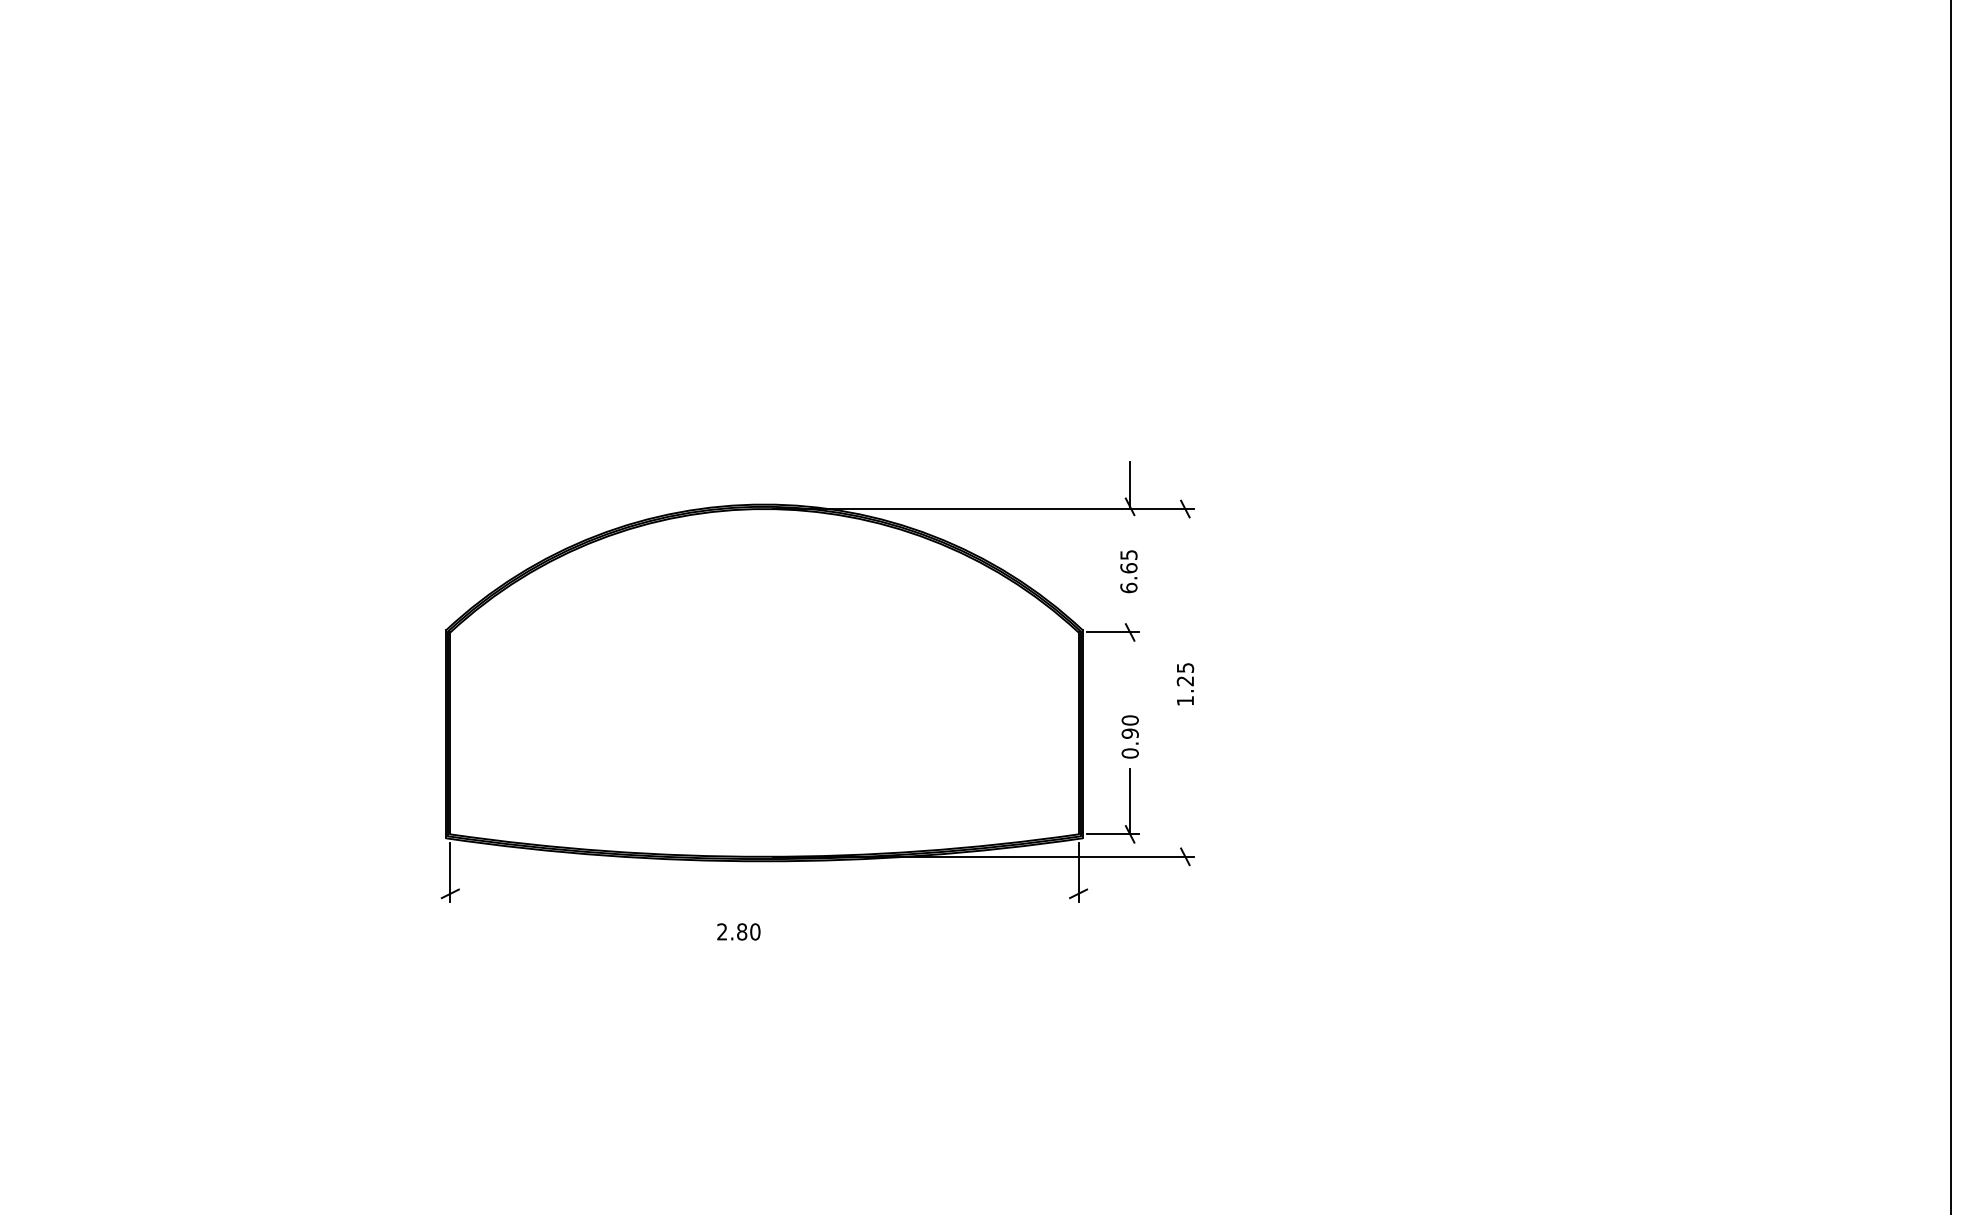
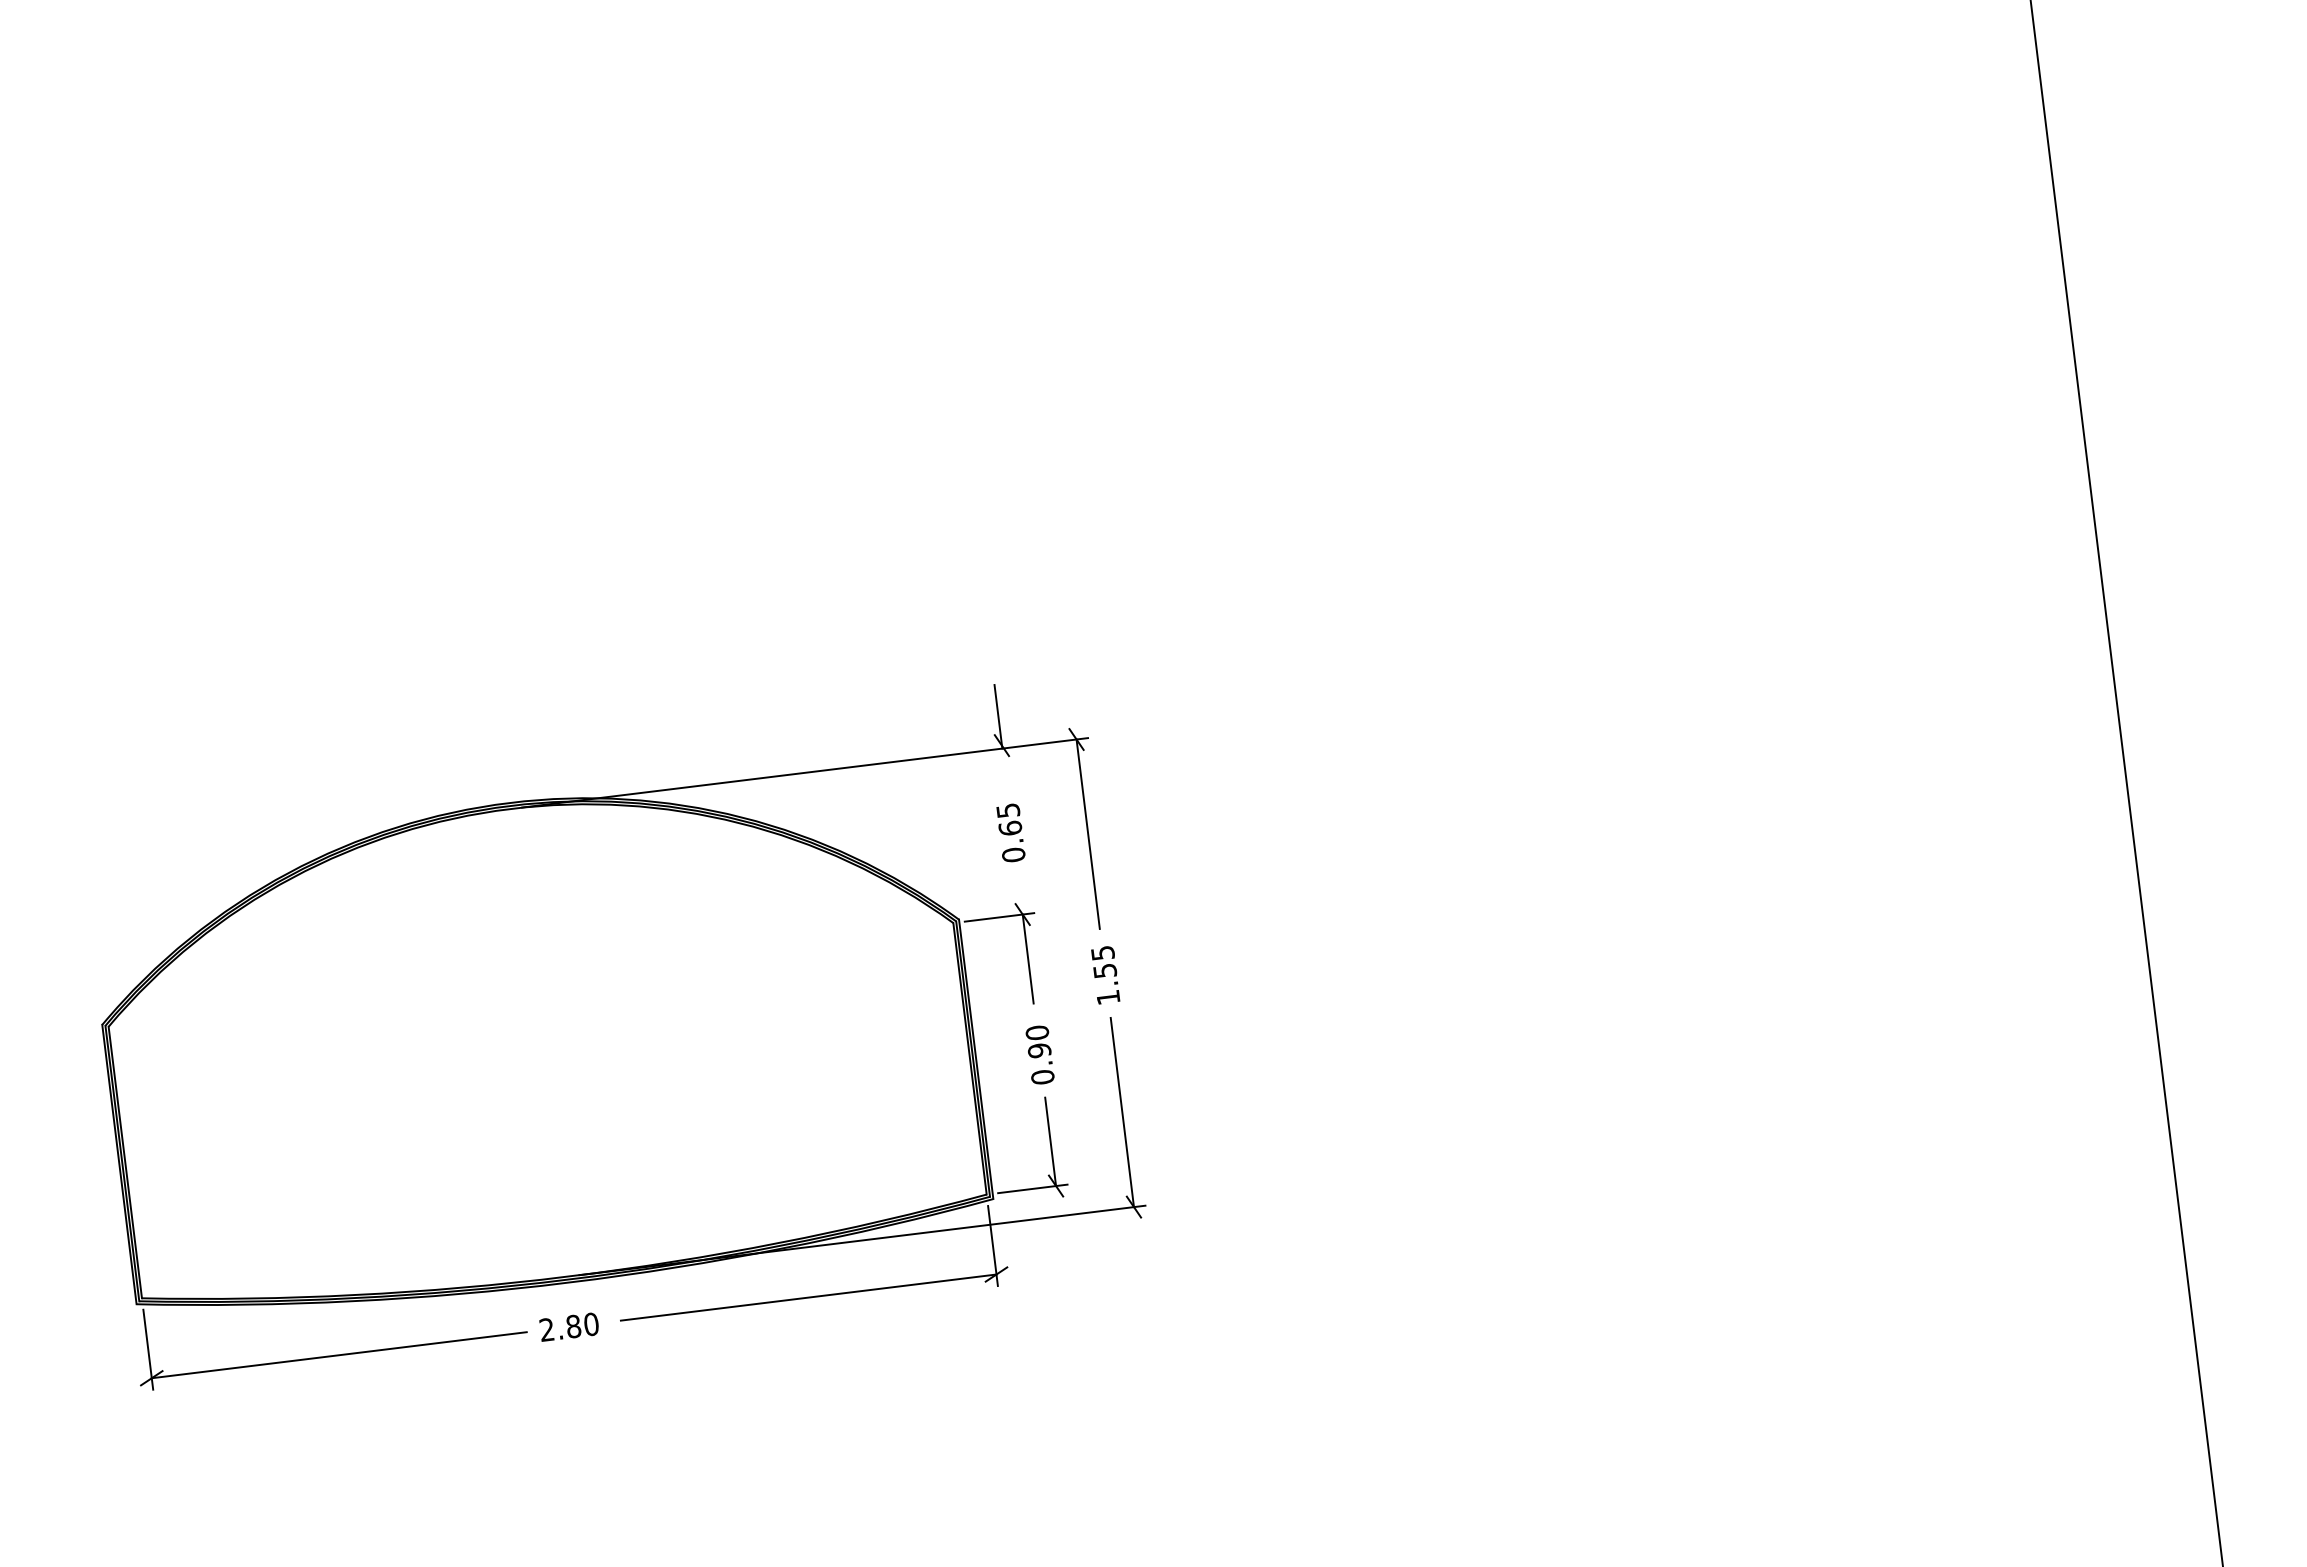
line: (1185, 579) -> (1088, 834), added
text: (1128, 587) -> (1013, 854), 6.65 -> 0.65
line: (1130, 665) -> (1028, 958), added
text: (1185, 681) -> (1105, 971), 1.25 -> 1.55
line: (1185, 786) -> (1122, 1112), added
line: (589, 893) -> (338, 1354), added
line: (938, 893) -> (808, 1297), added
text: (738, 931) -> (568, 1326), moved

